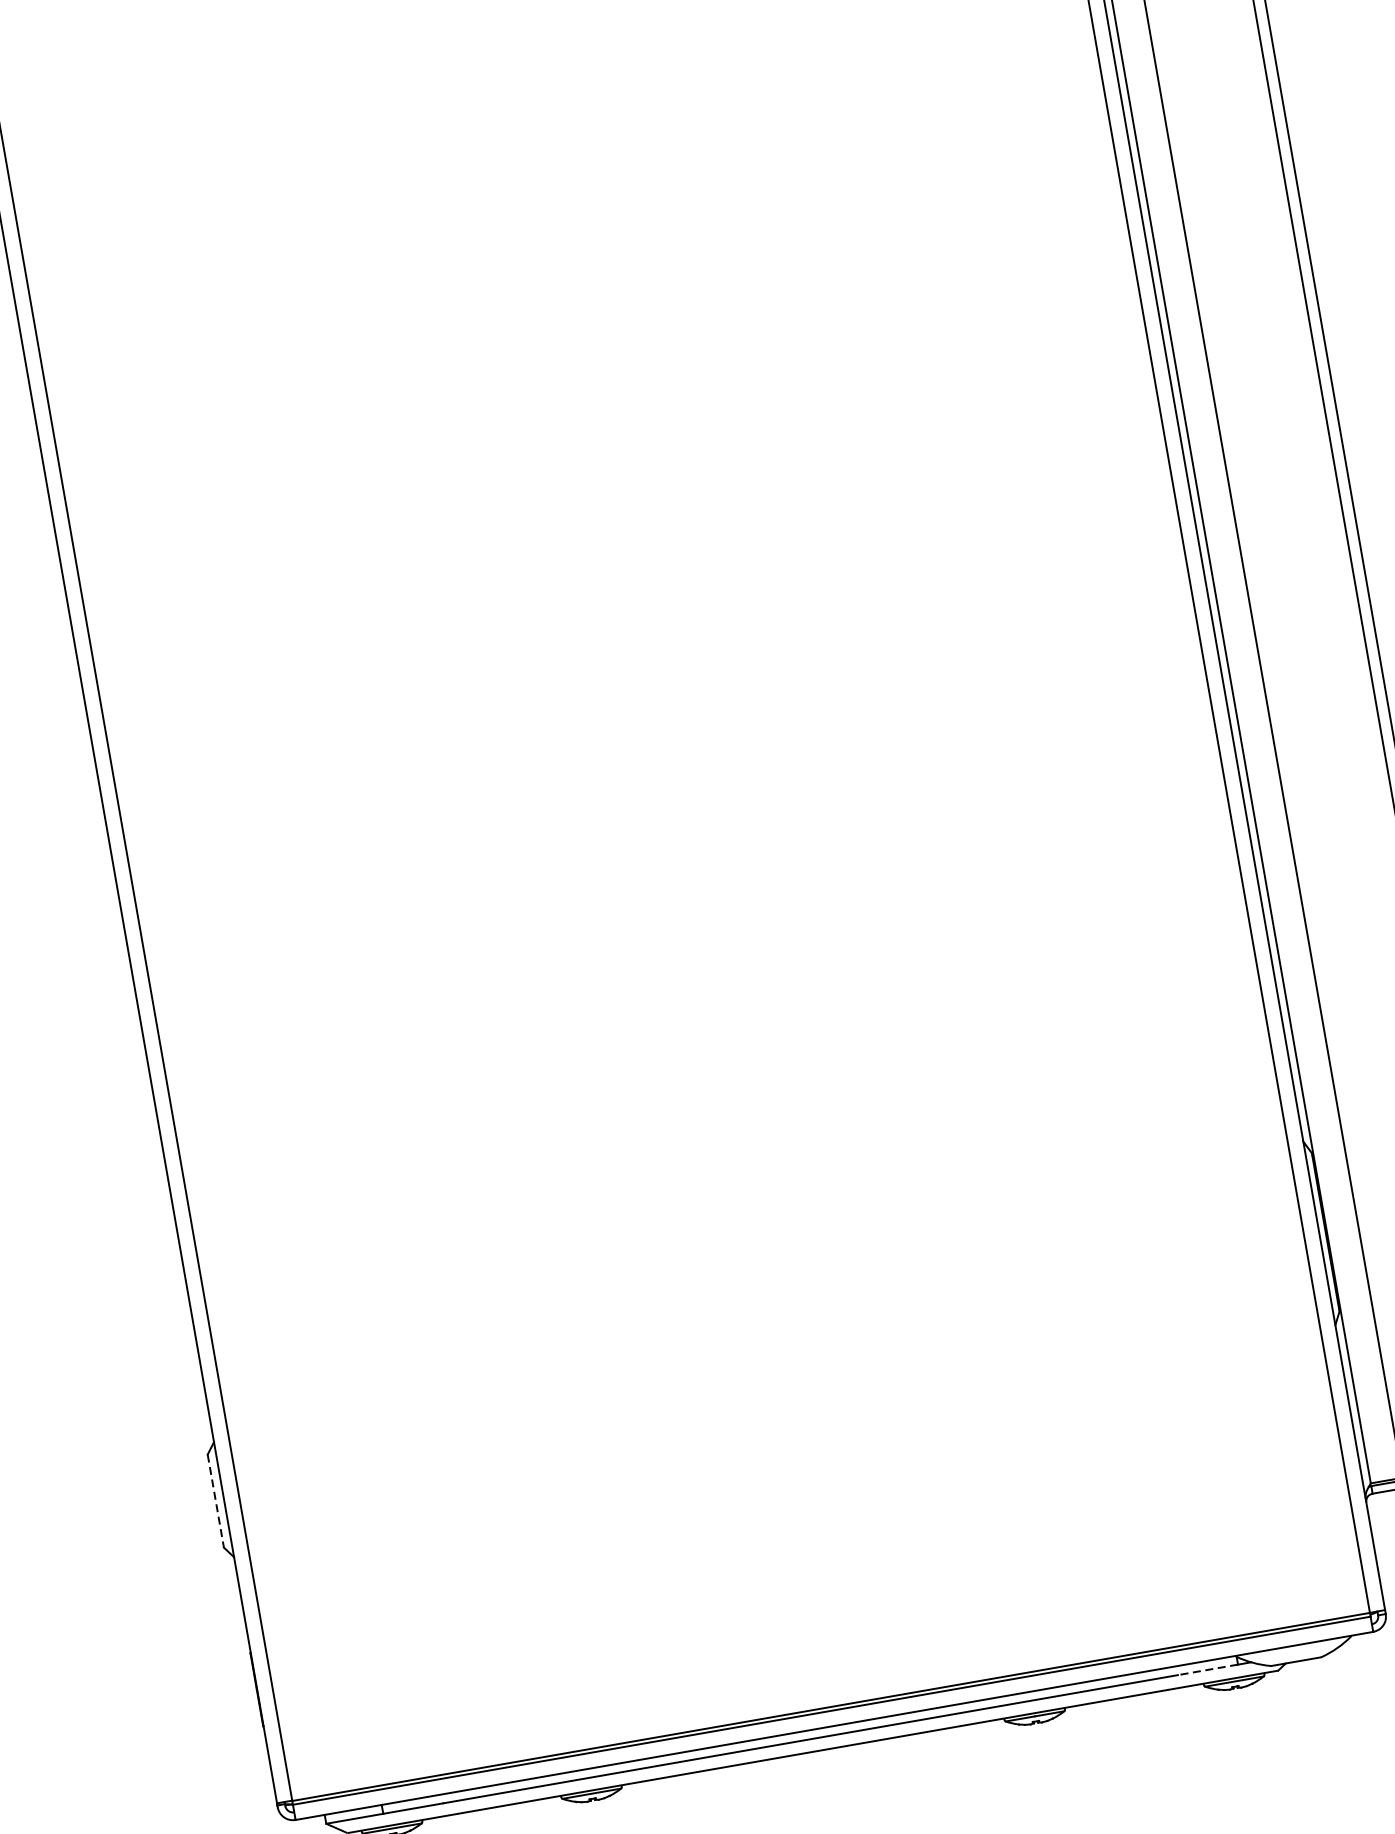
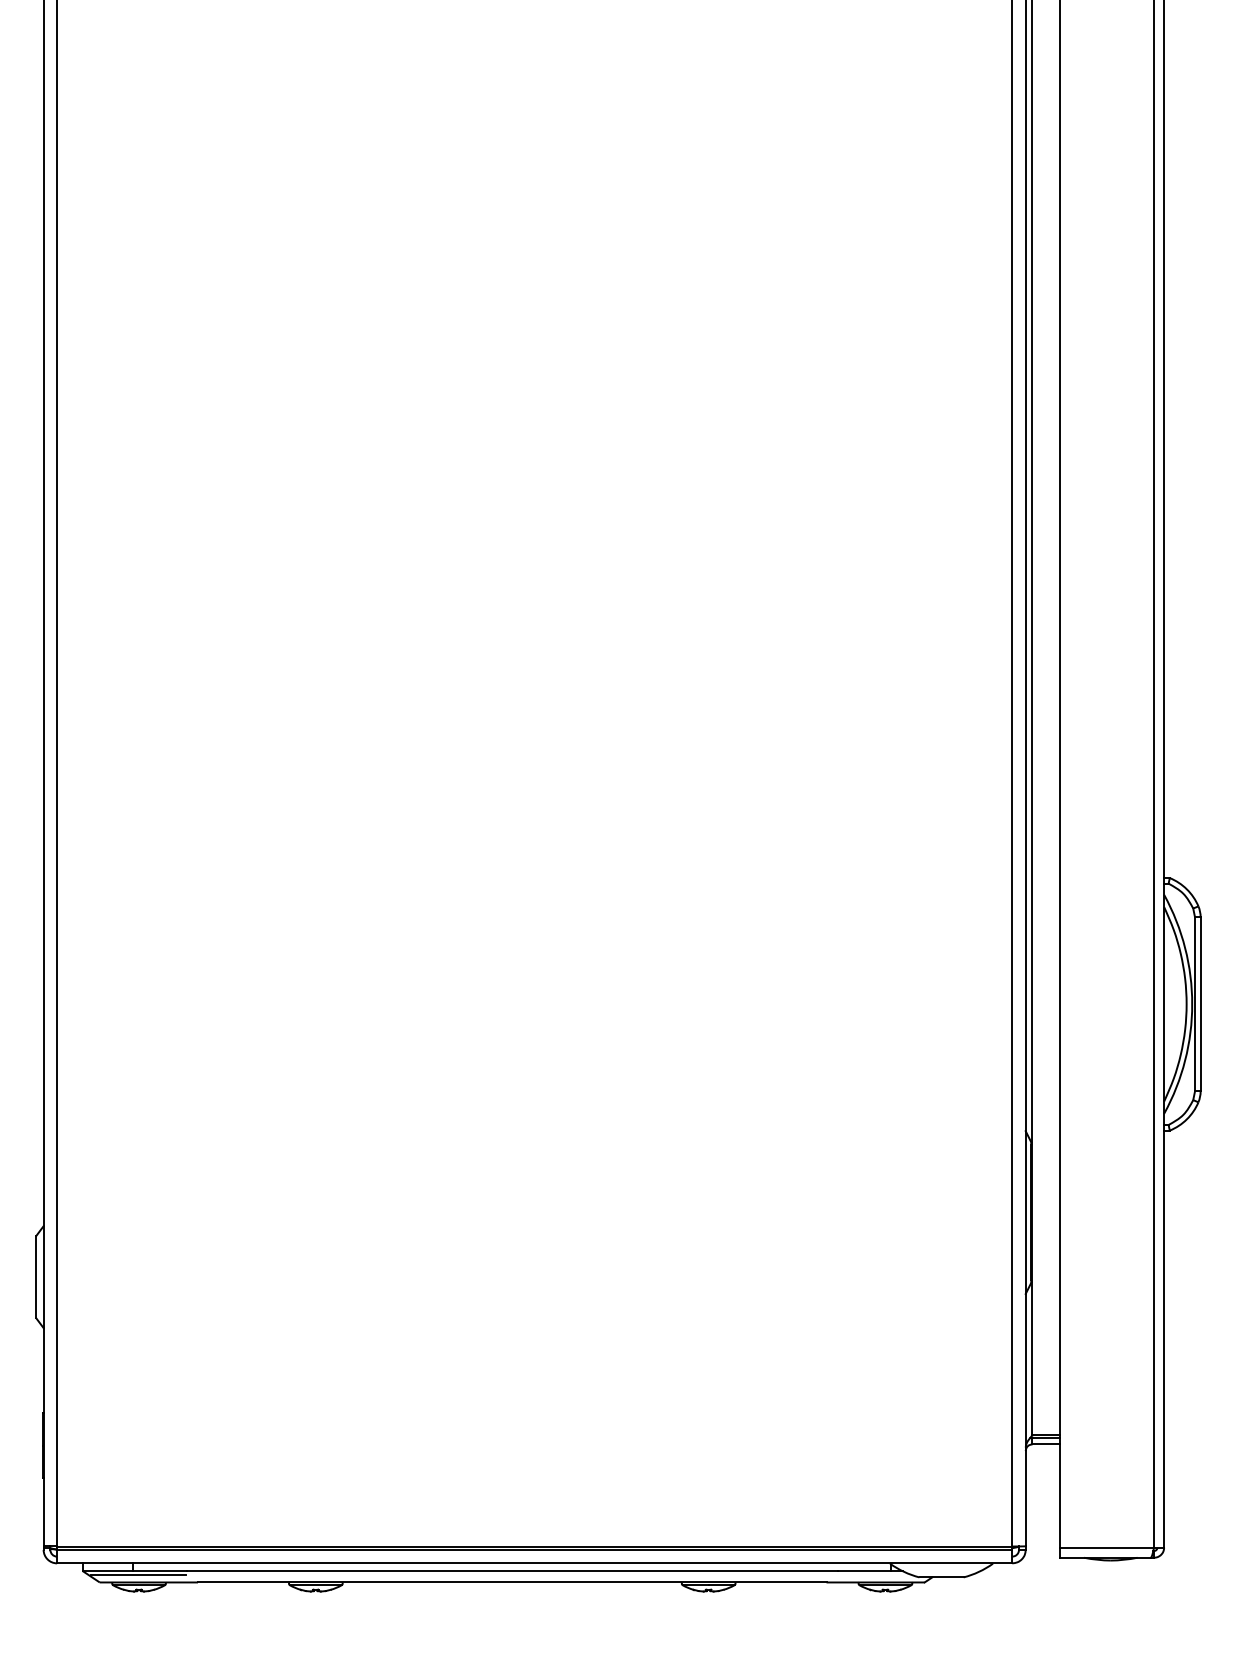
line: (216, 1501) -> (36, 1277), dashed -> solid
line: (1208, 1670) -> (864, 1571), dashed -> solid
line: (388, 1816) -> (137, 1574), added

